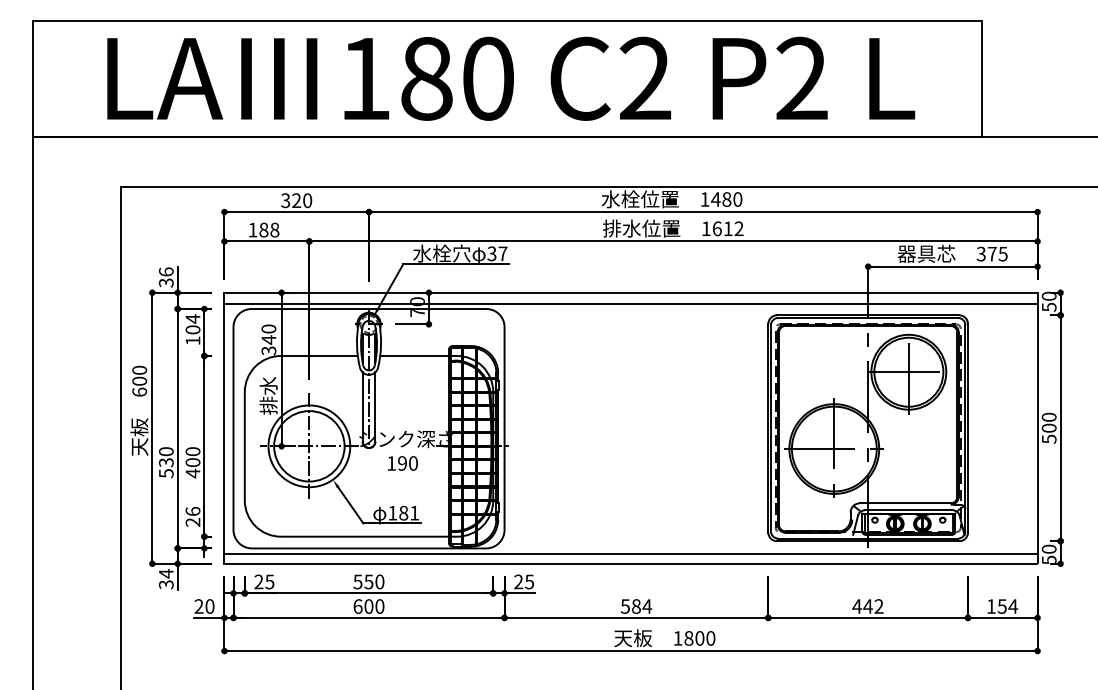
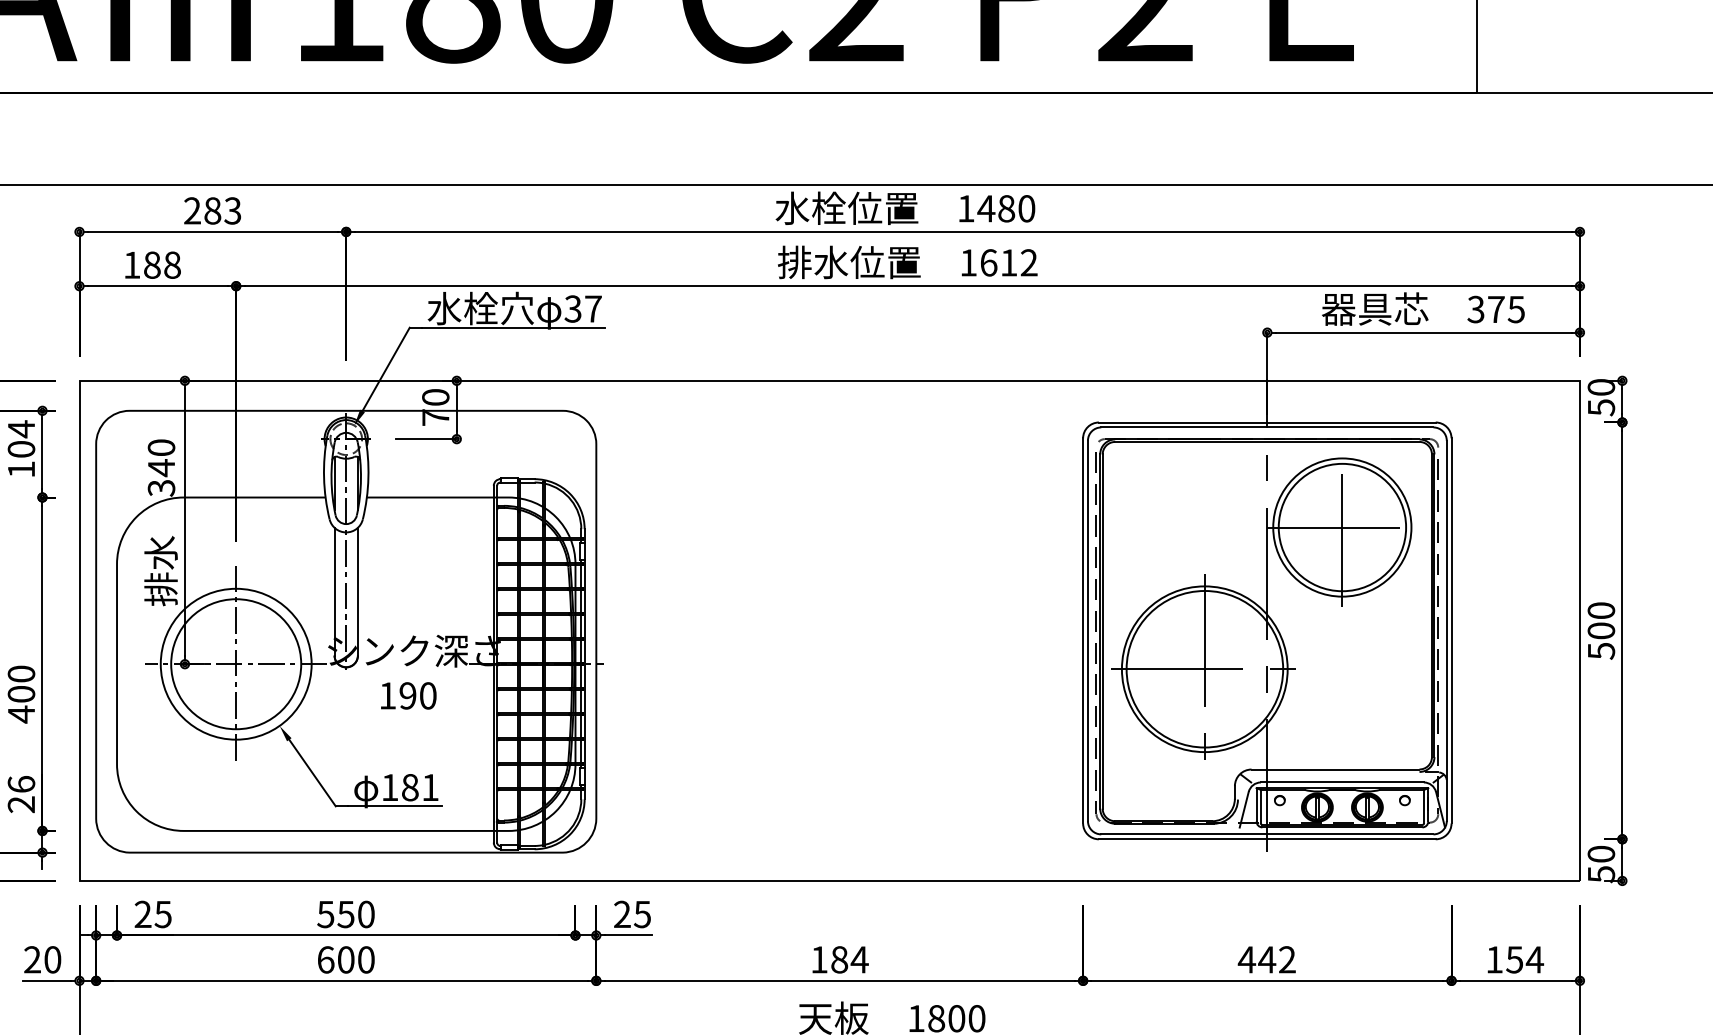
text: (296, 200) -> (212, 210), 320 -> 283
line: (630, 304) -> (828, 402), removed
line: (630, 554) -> (828, 863), removed
text: (624, 606) -> (817, 959), 584 -> 184

